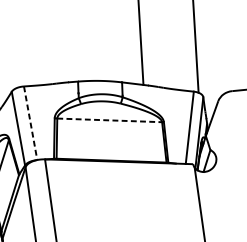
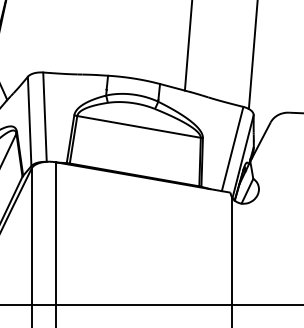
line: (110, 119) -> (139, 126), dashed -> solid
line: (31, 123) -> (45, 117), dashed -> solid

